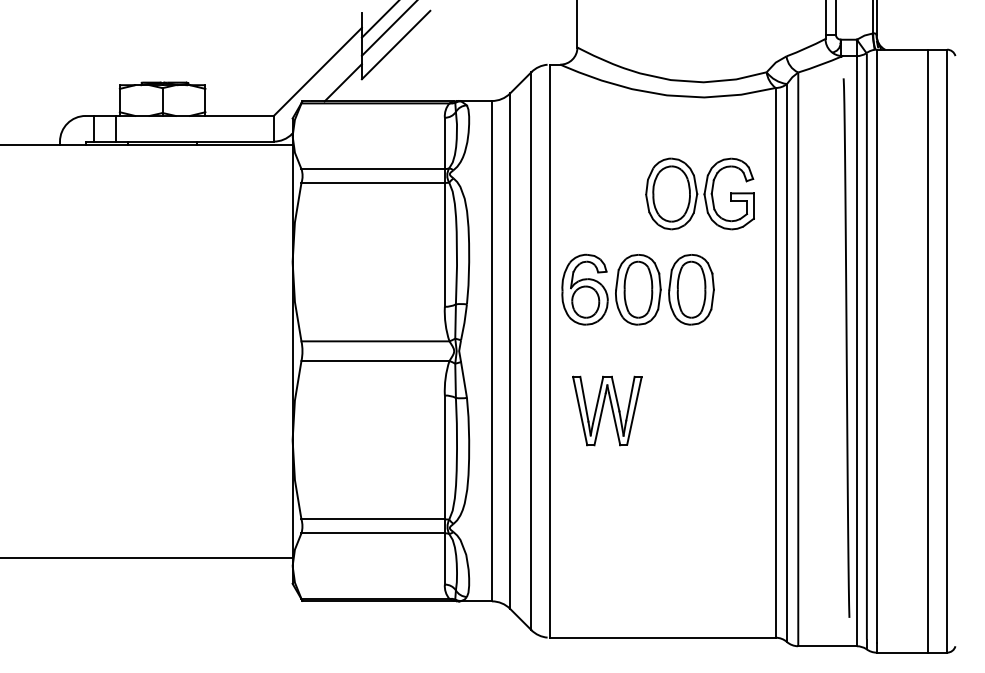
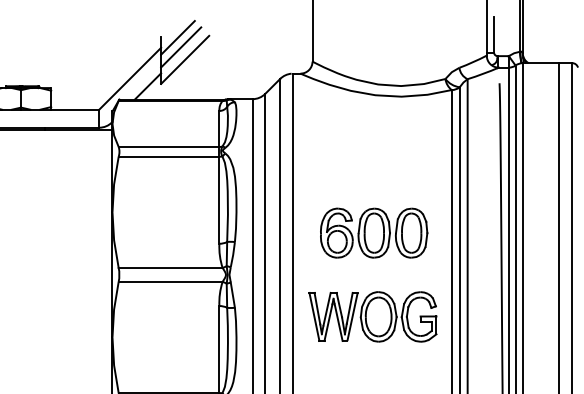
part: (699, 193) -> (398, 316), moved
part: (637, 289) -> (373, 232), moved

